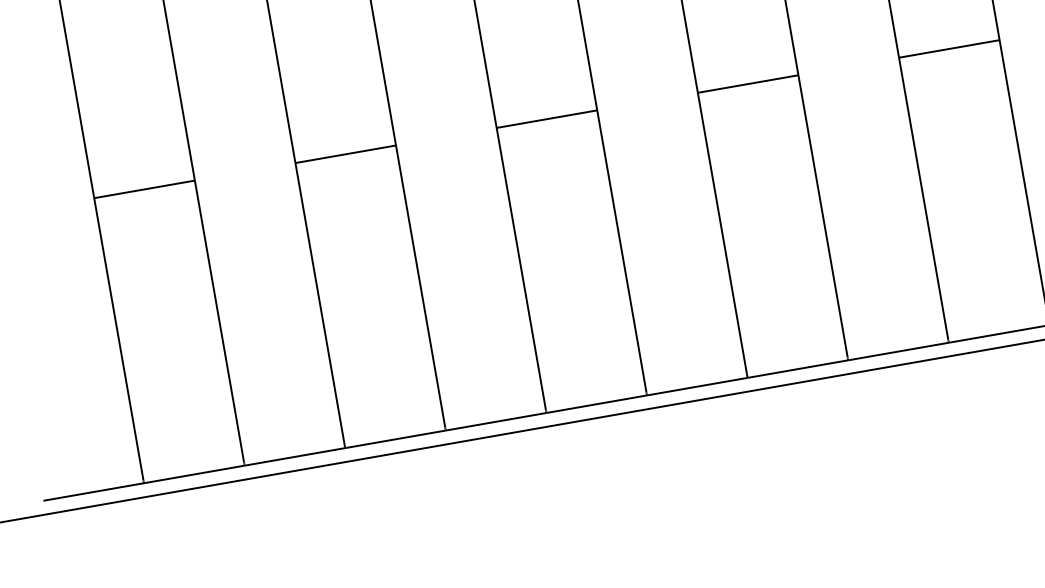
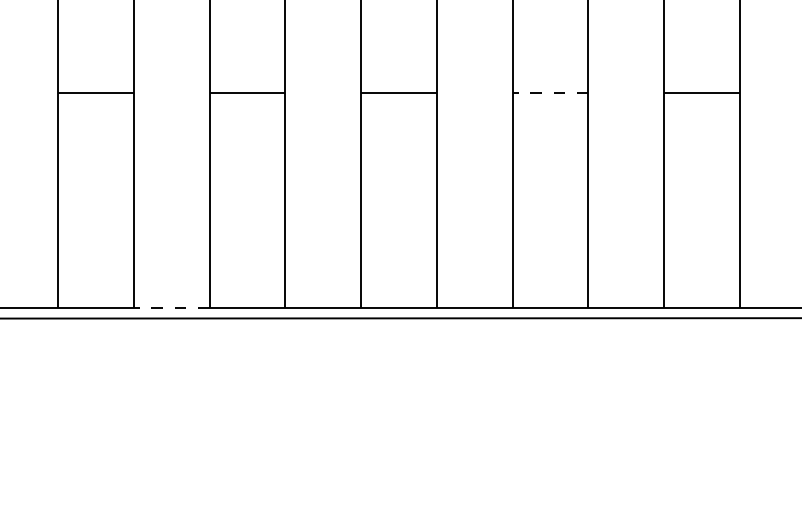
line: (748, 84) -> (550, 93), solid -> dashed
line: (294, 457) -> (171, 308), solid -> dashed

